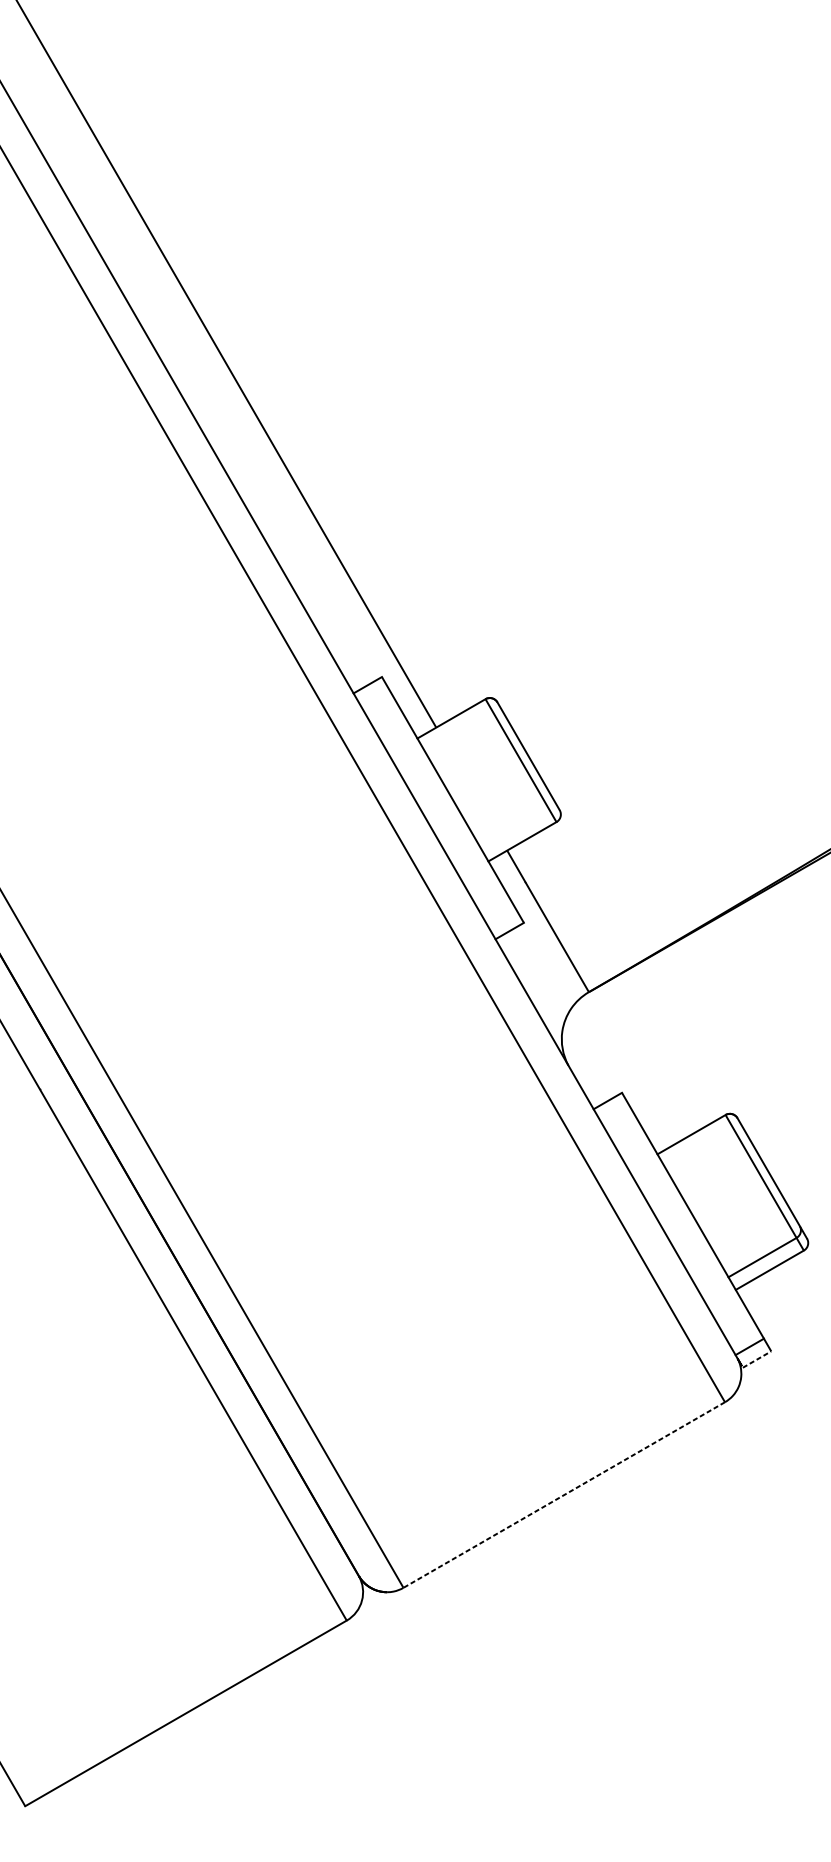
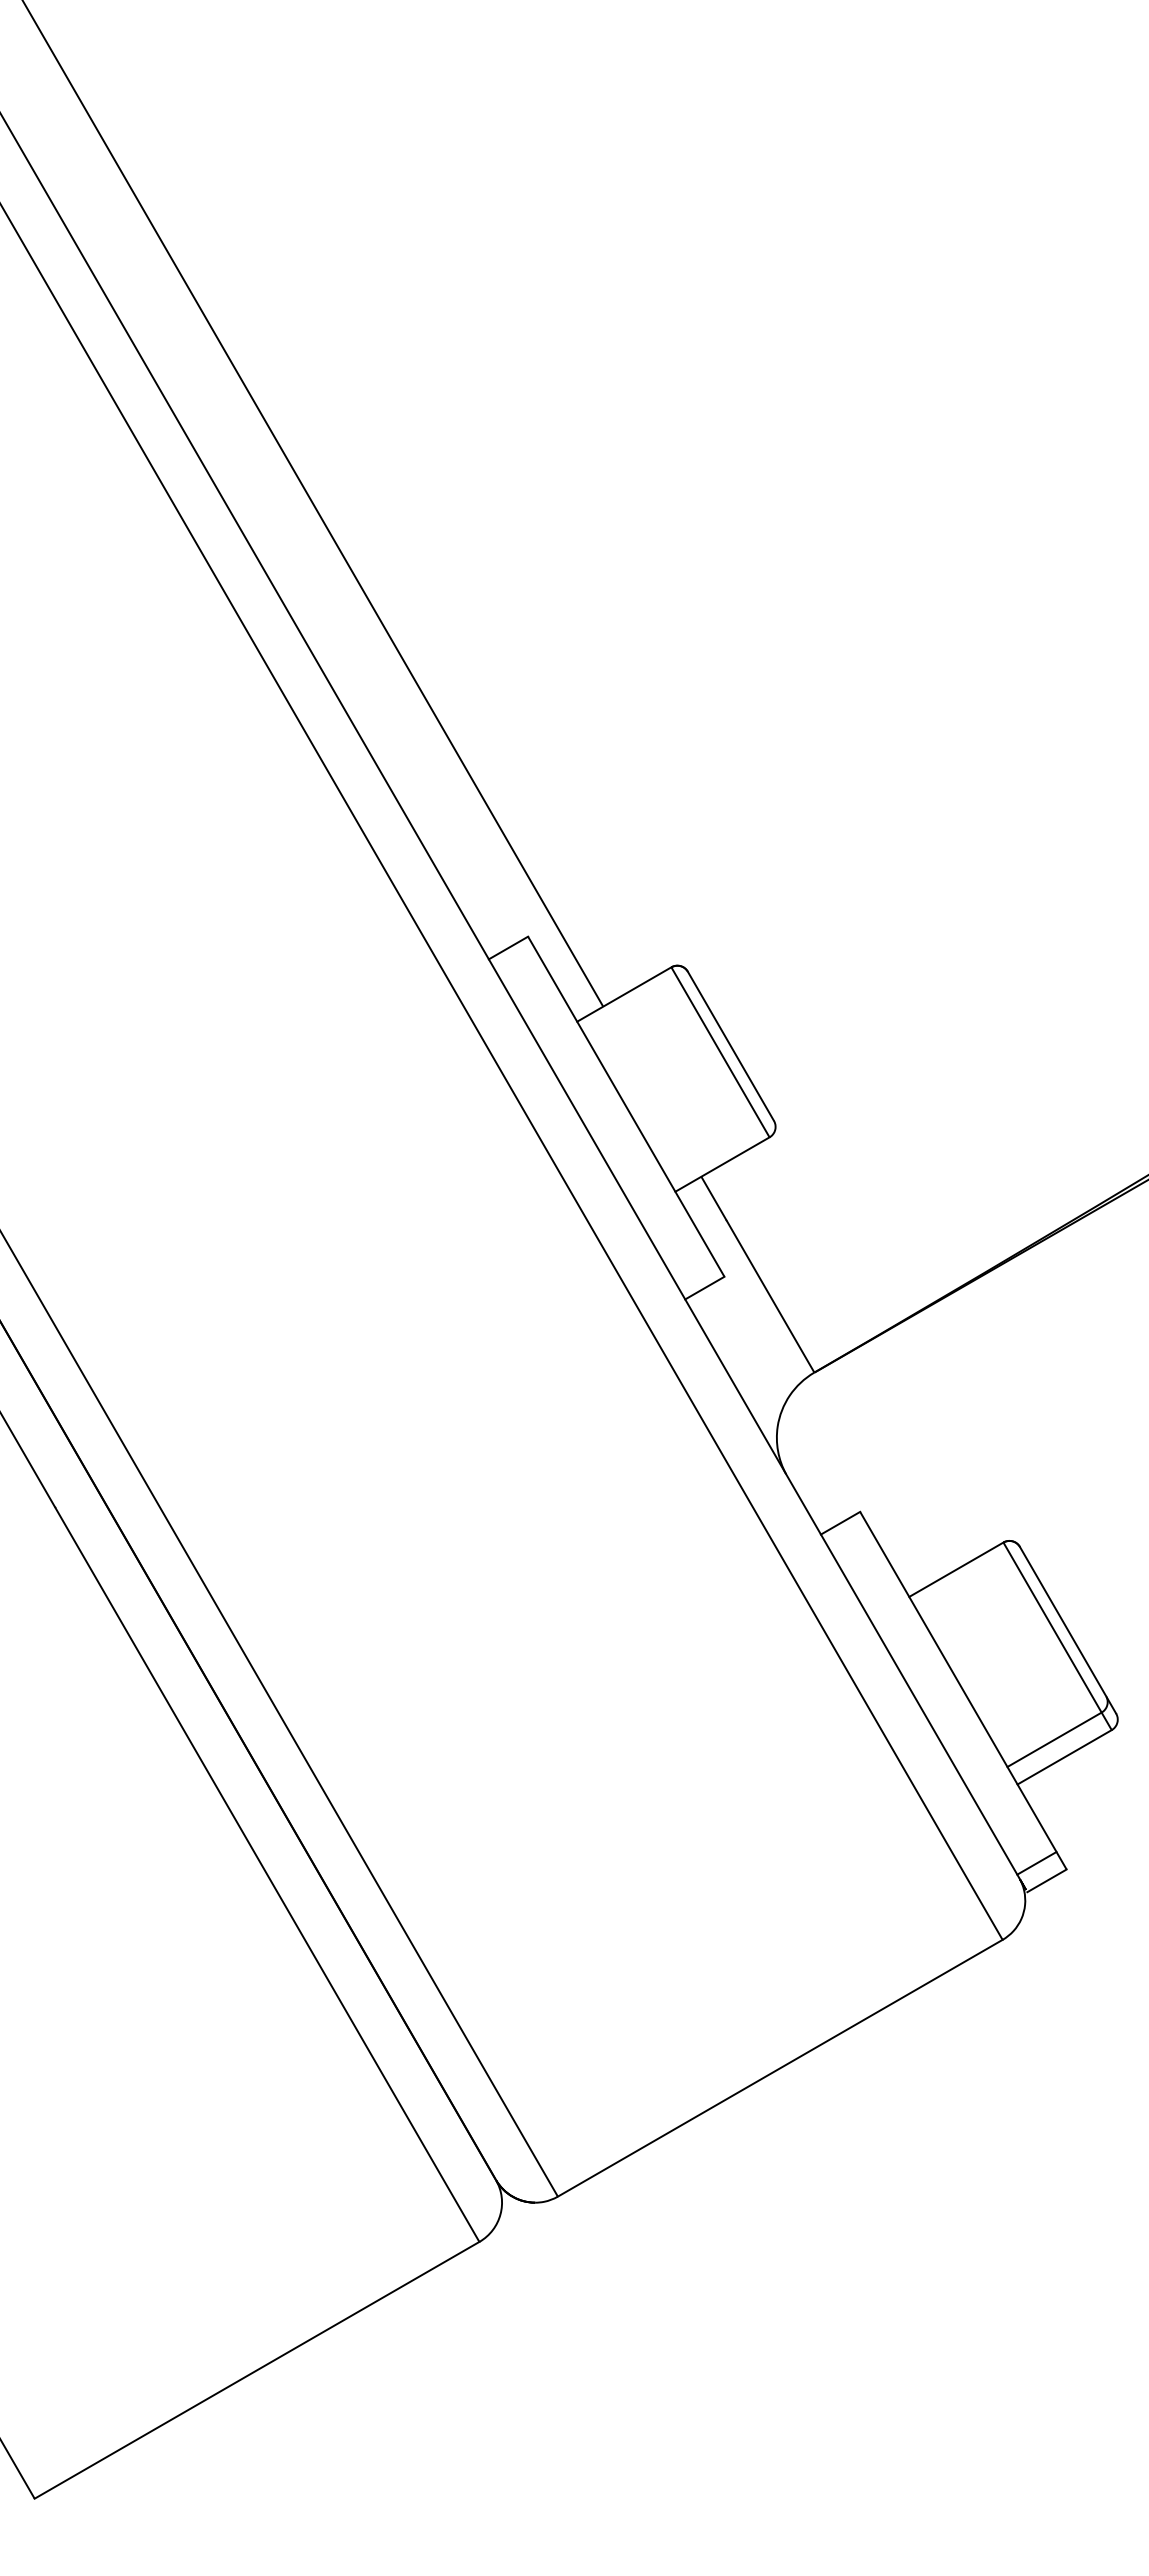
line: (757, 1359) -> (1047, 1880), dashed -> solid
line: (564, 1495) -> (780, 2068), dashed -> solid

